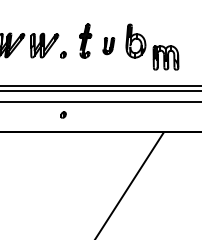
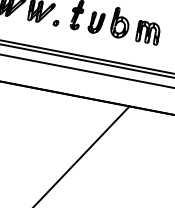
part: (108, 45) -> (96, 22), size x1.43
part: (165, 57) -> (147, 32), moved
part: (63, 114) -> (46, 74), removed

